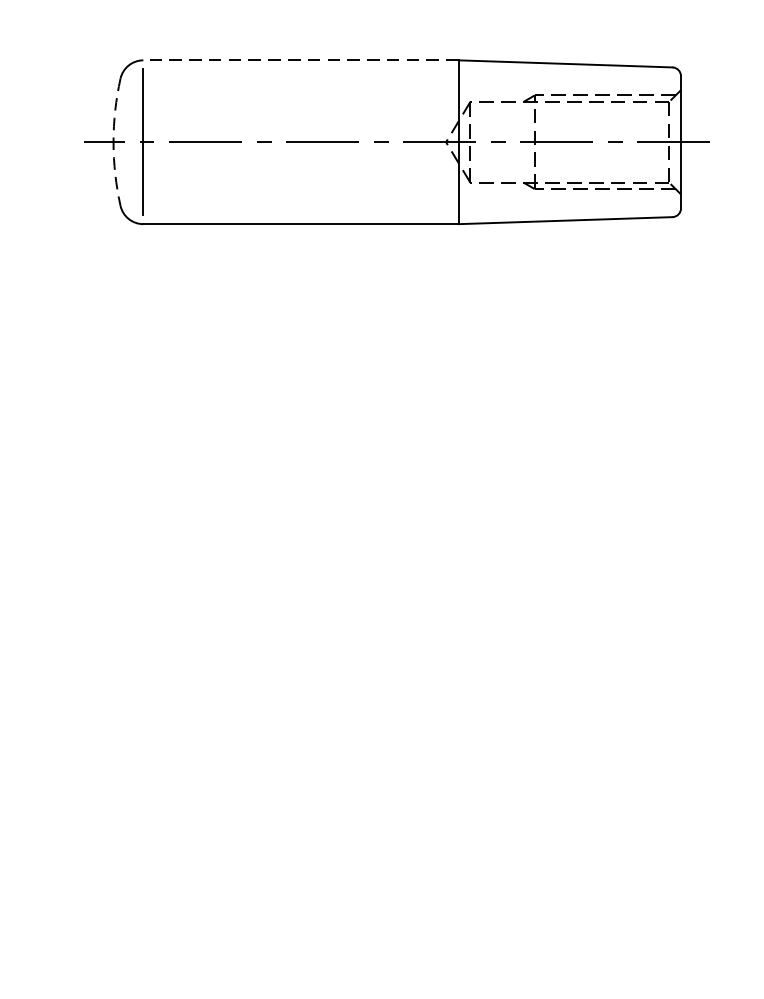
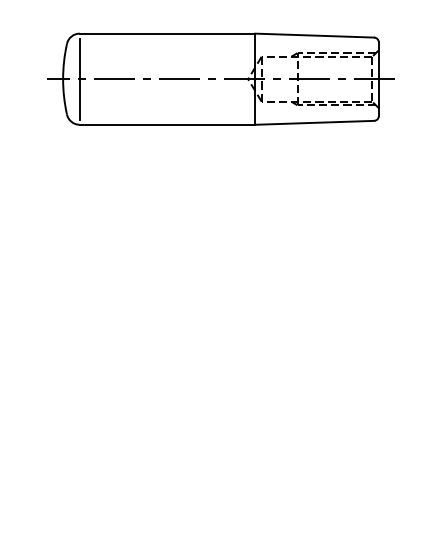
line: (301, 60) -> (167, 33), dashed -> solid
arc: (114, 142) -> (63, 79), dashed -> solid

